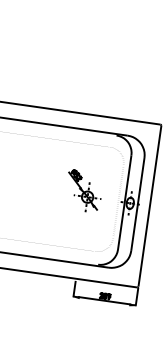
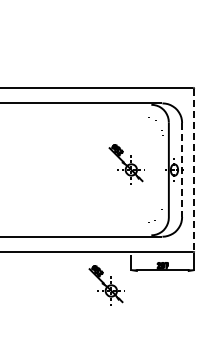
line: (138, 204) -> (182, 170), solid -> dashed
line: (150, 206) -> (194, 170), solid -> dashed
part: (46, 308) -> (106, 285), added

